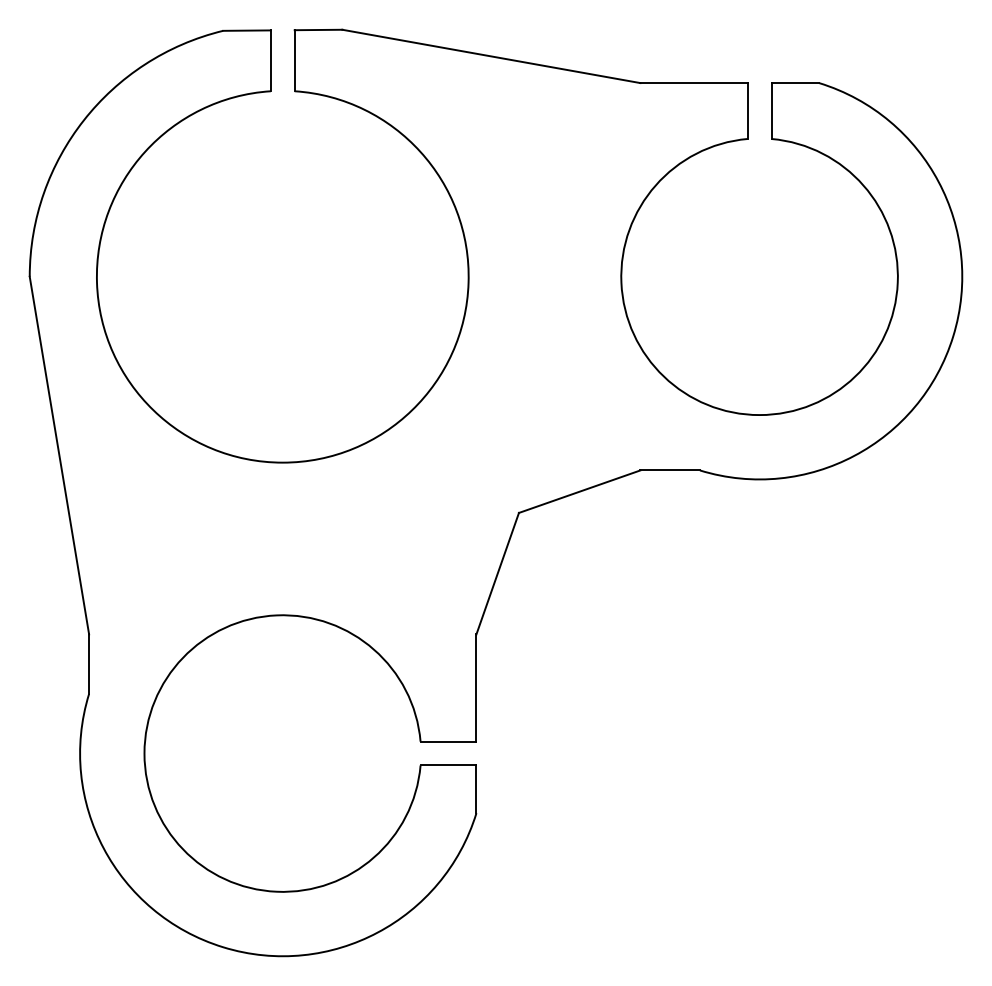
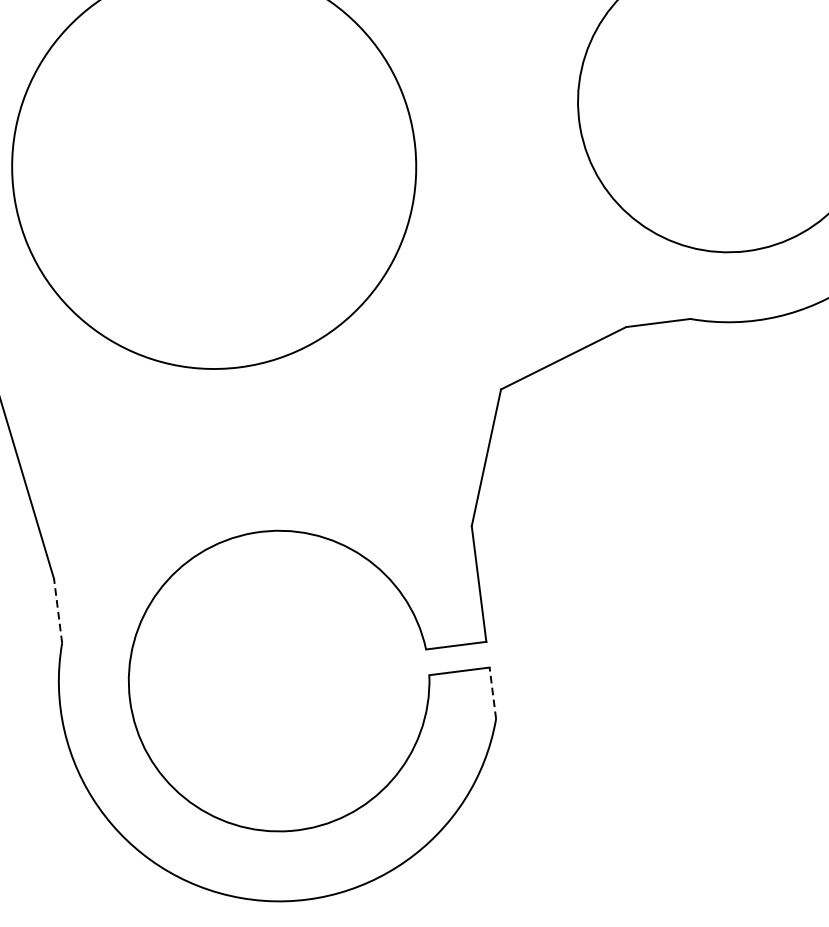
line: (89, 664) -> (58, 611), solid -> dashed
line: (476, 789) -> (492, 693), solid -> dashed

